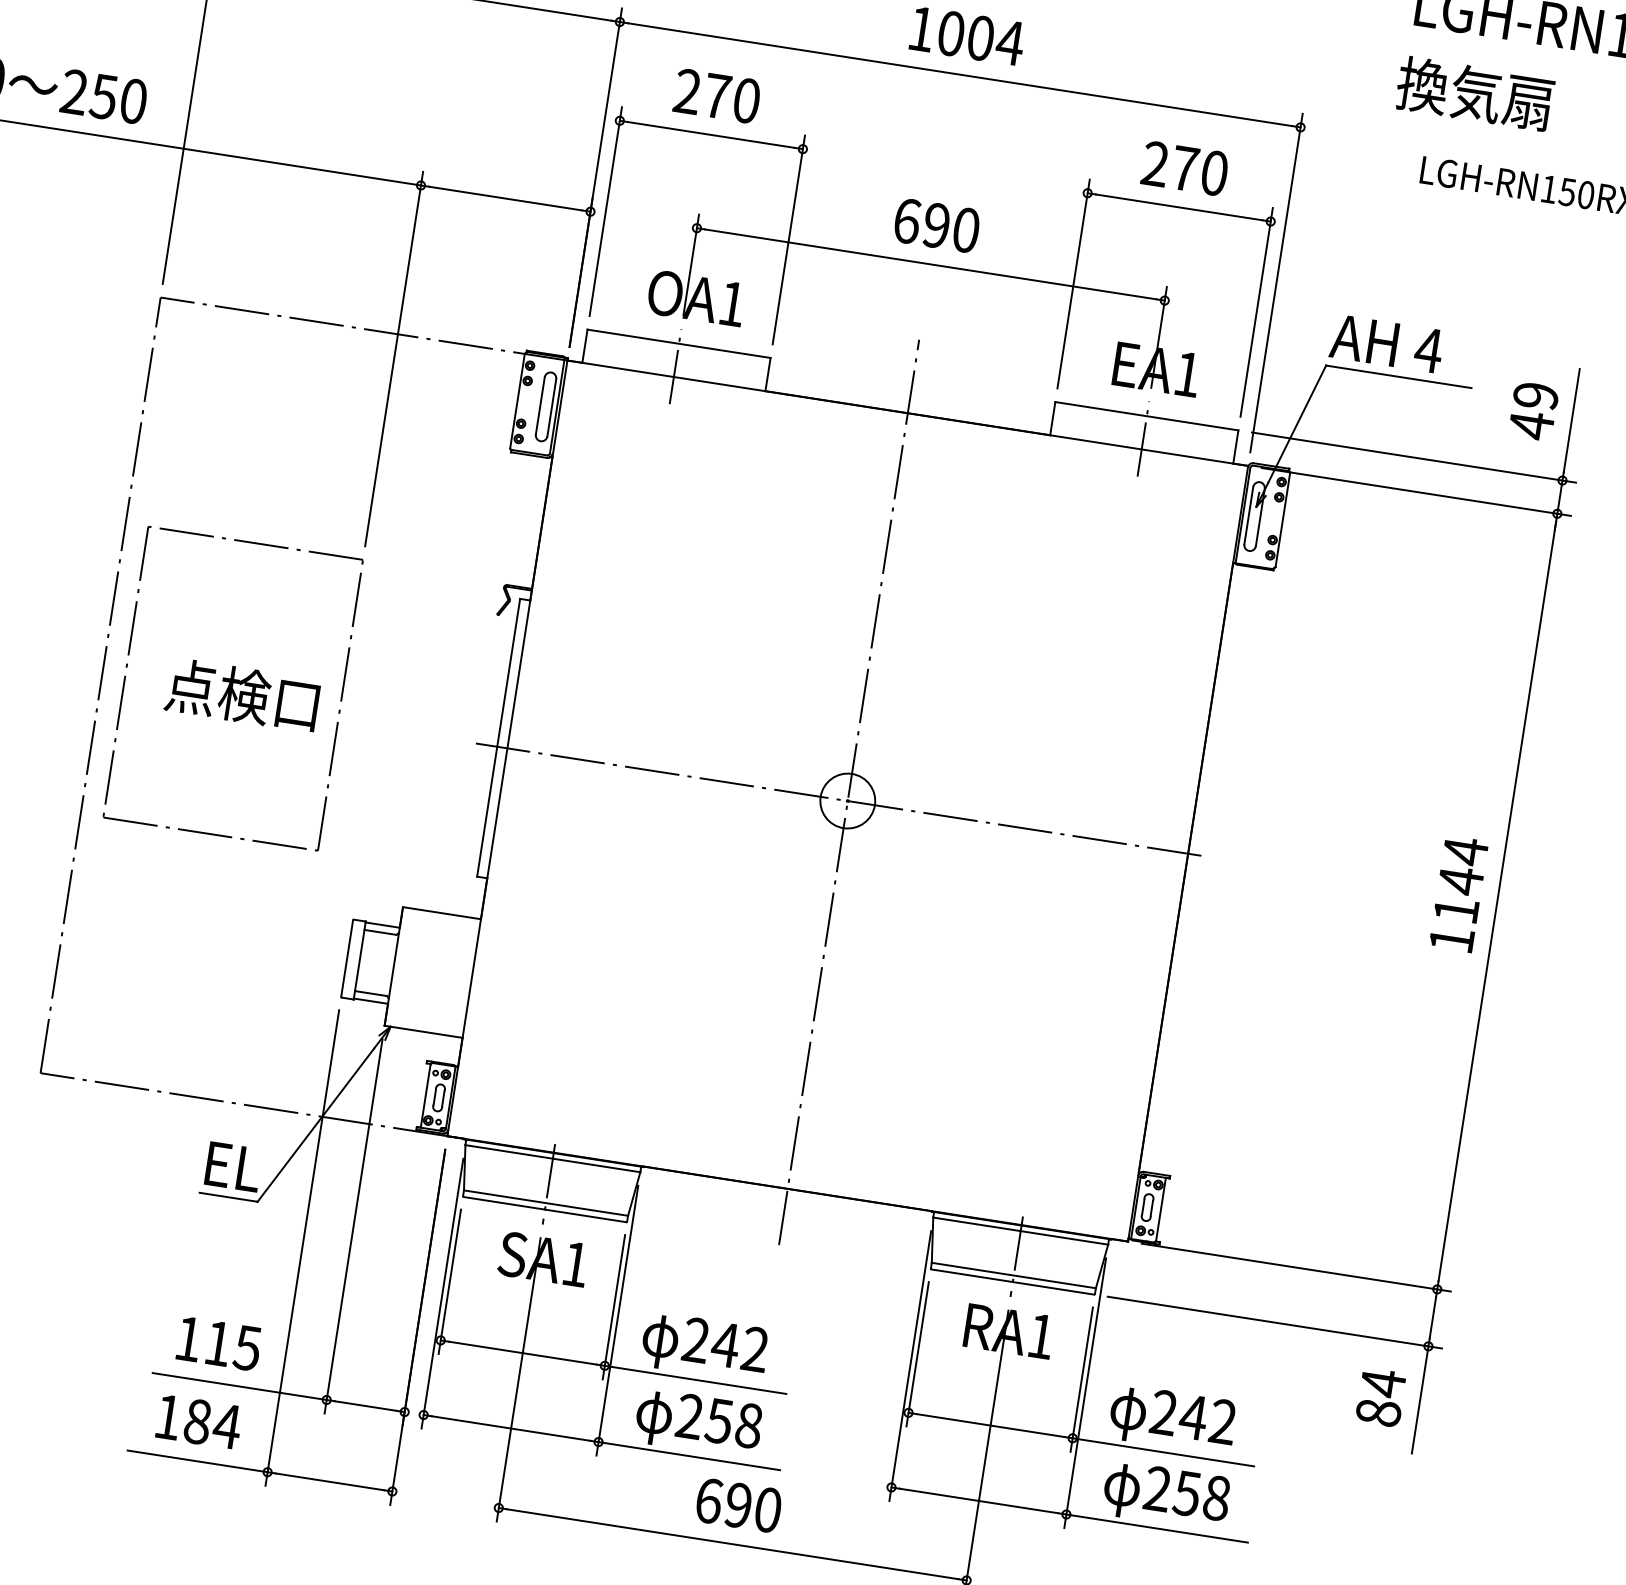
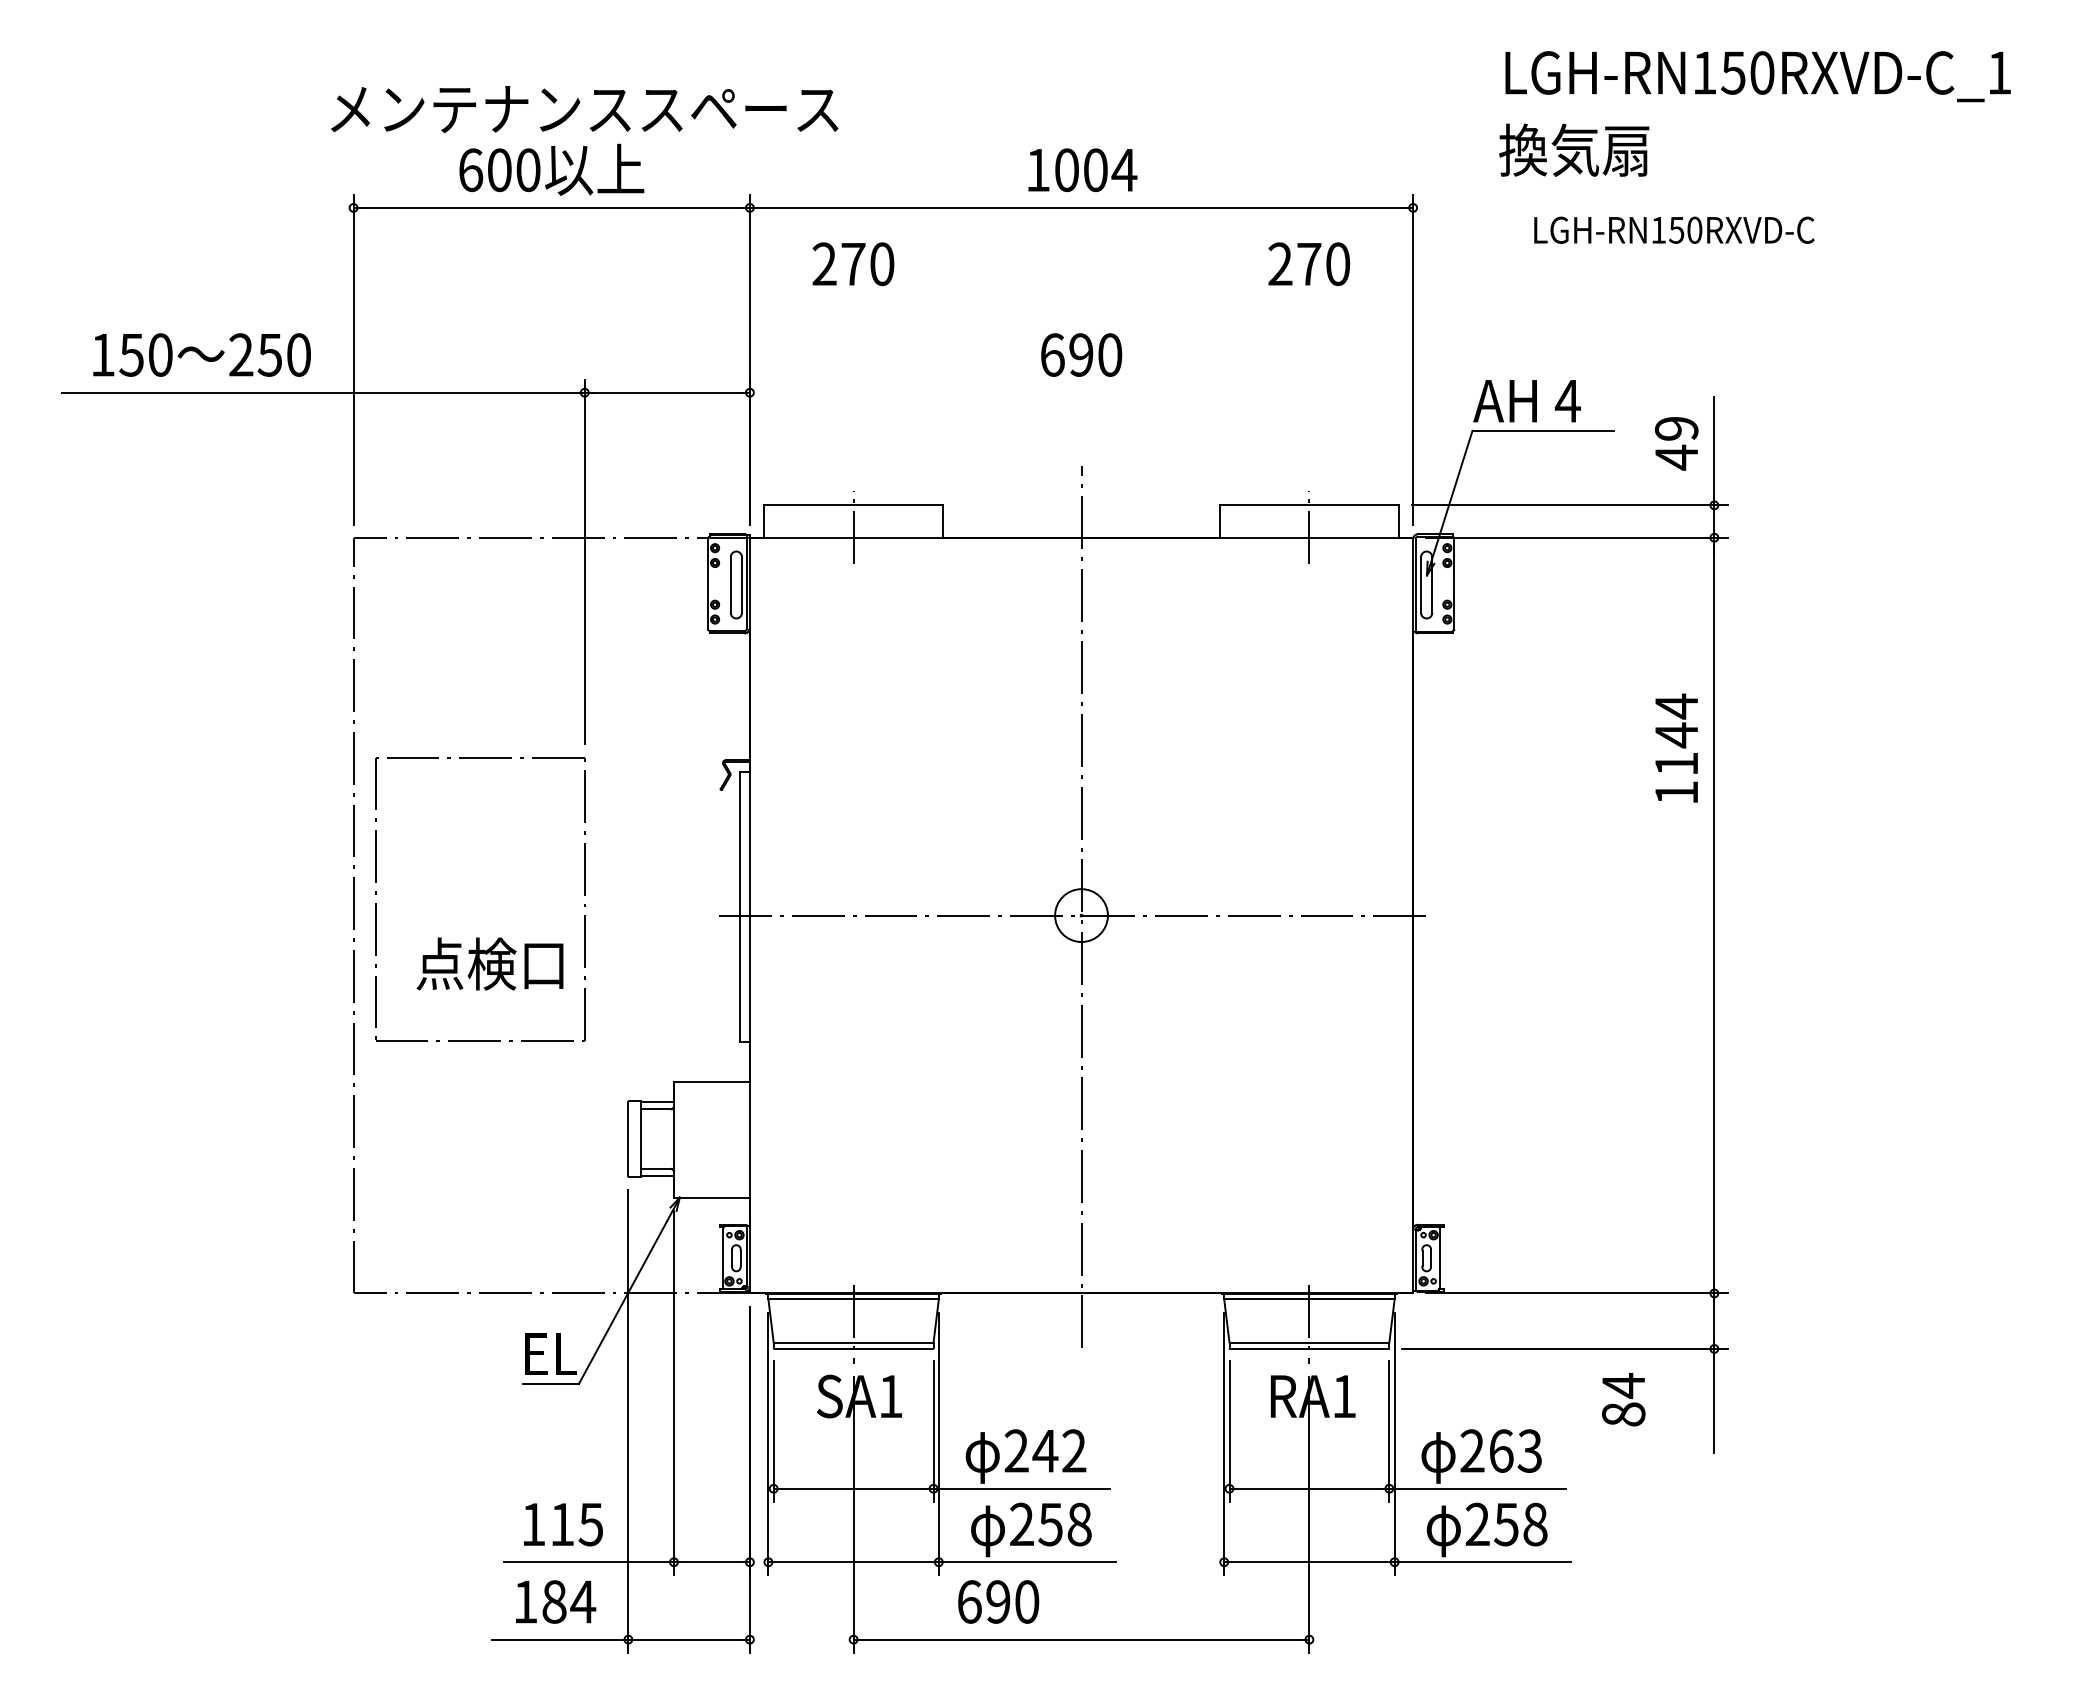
part: (931, 262) -> (1081, 390), removed
text: (242, 694) -> (489, 963), moved
text: (1458, 893) -> (1676, 747), moved
text: (1380, 1397) -> (1623, 1399), moved
text: (1208, 1419) -> (1515, 1450), 242 -> 263
text: (738, 1505) -> (998, 1601), moved

